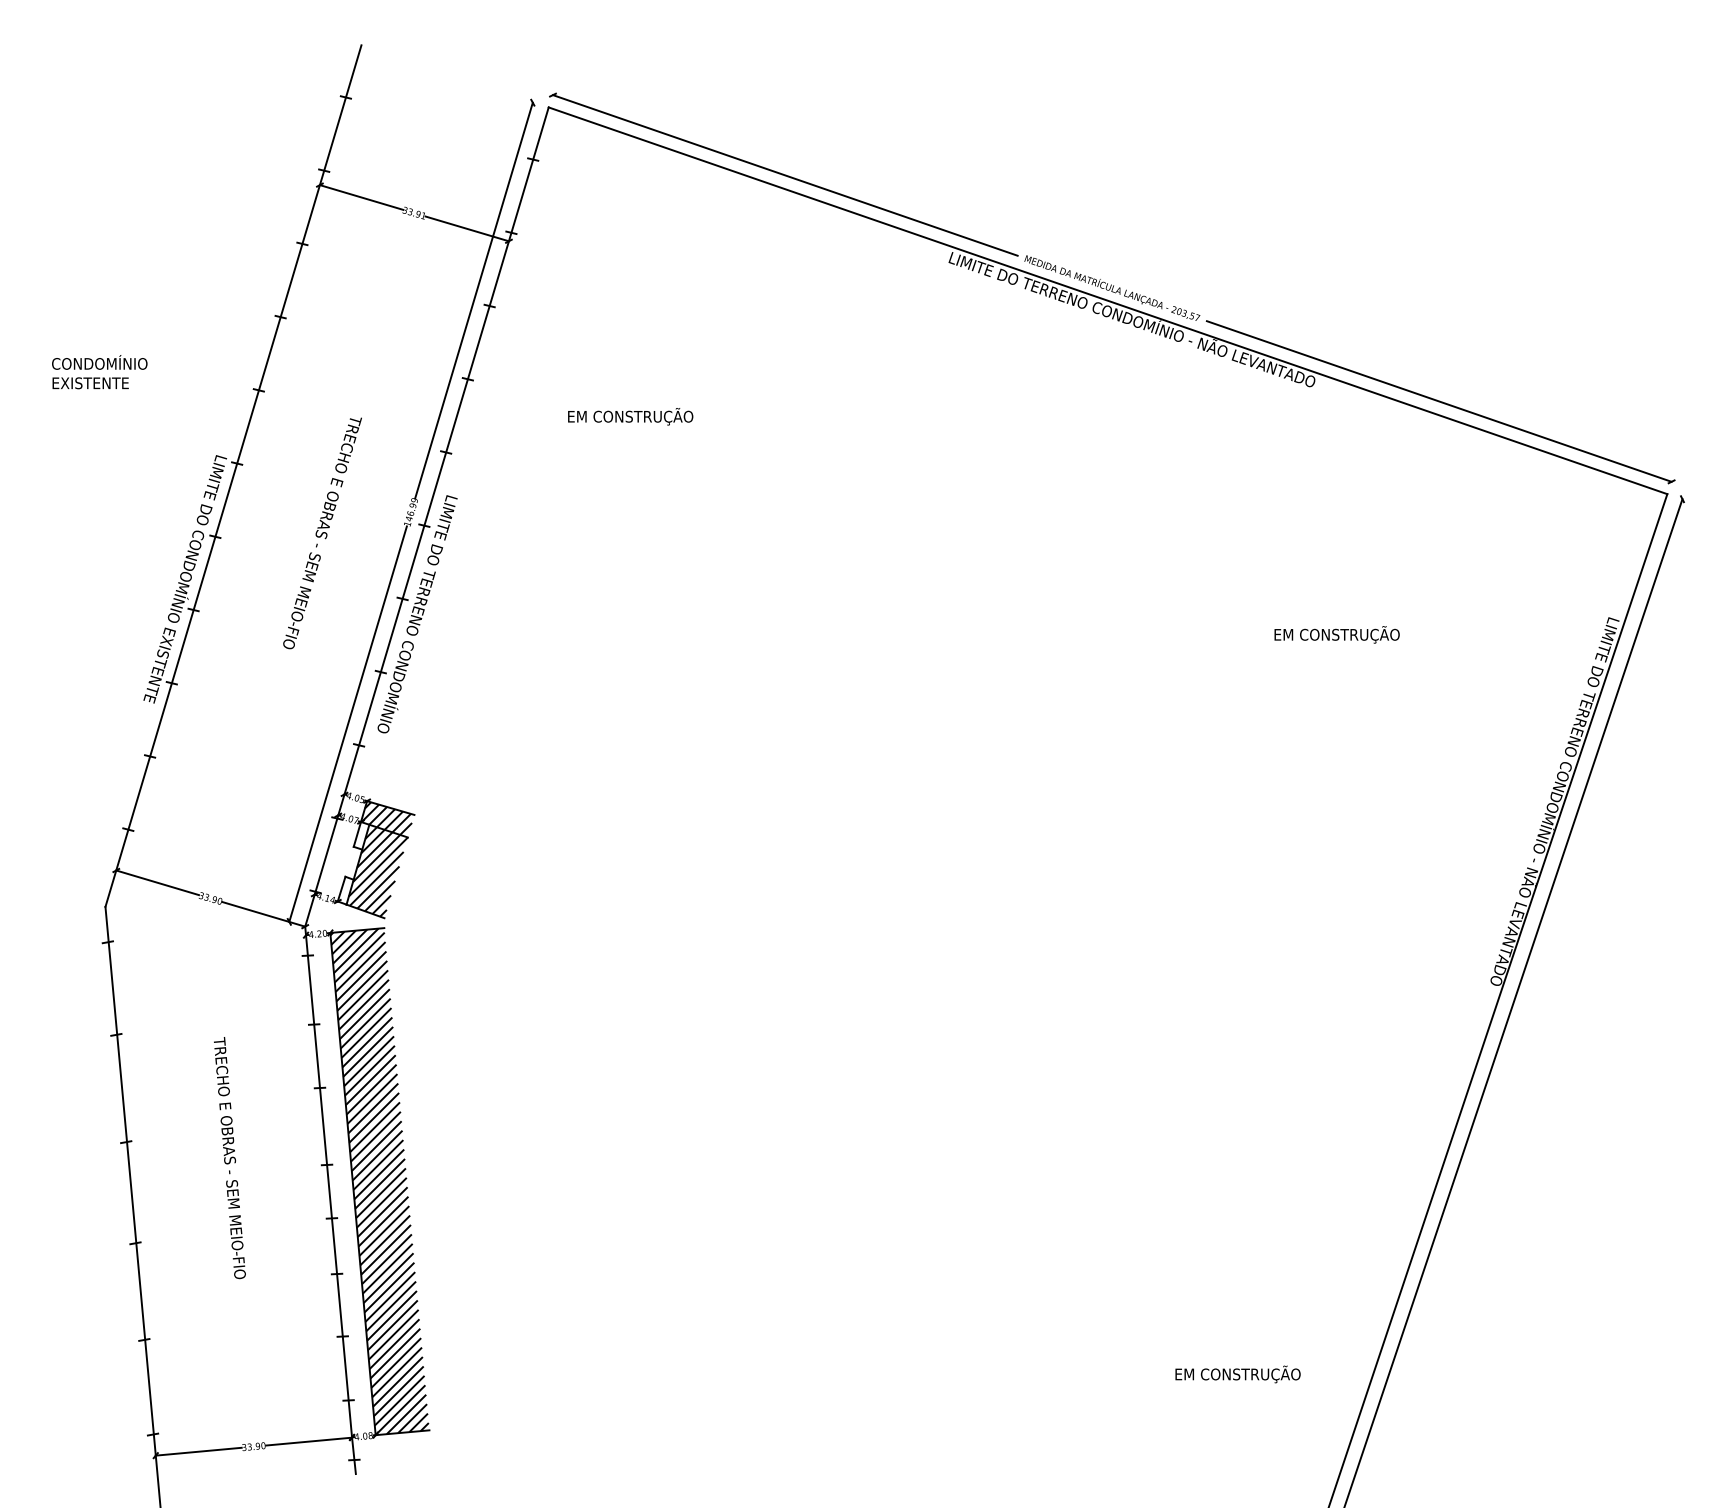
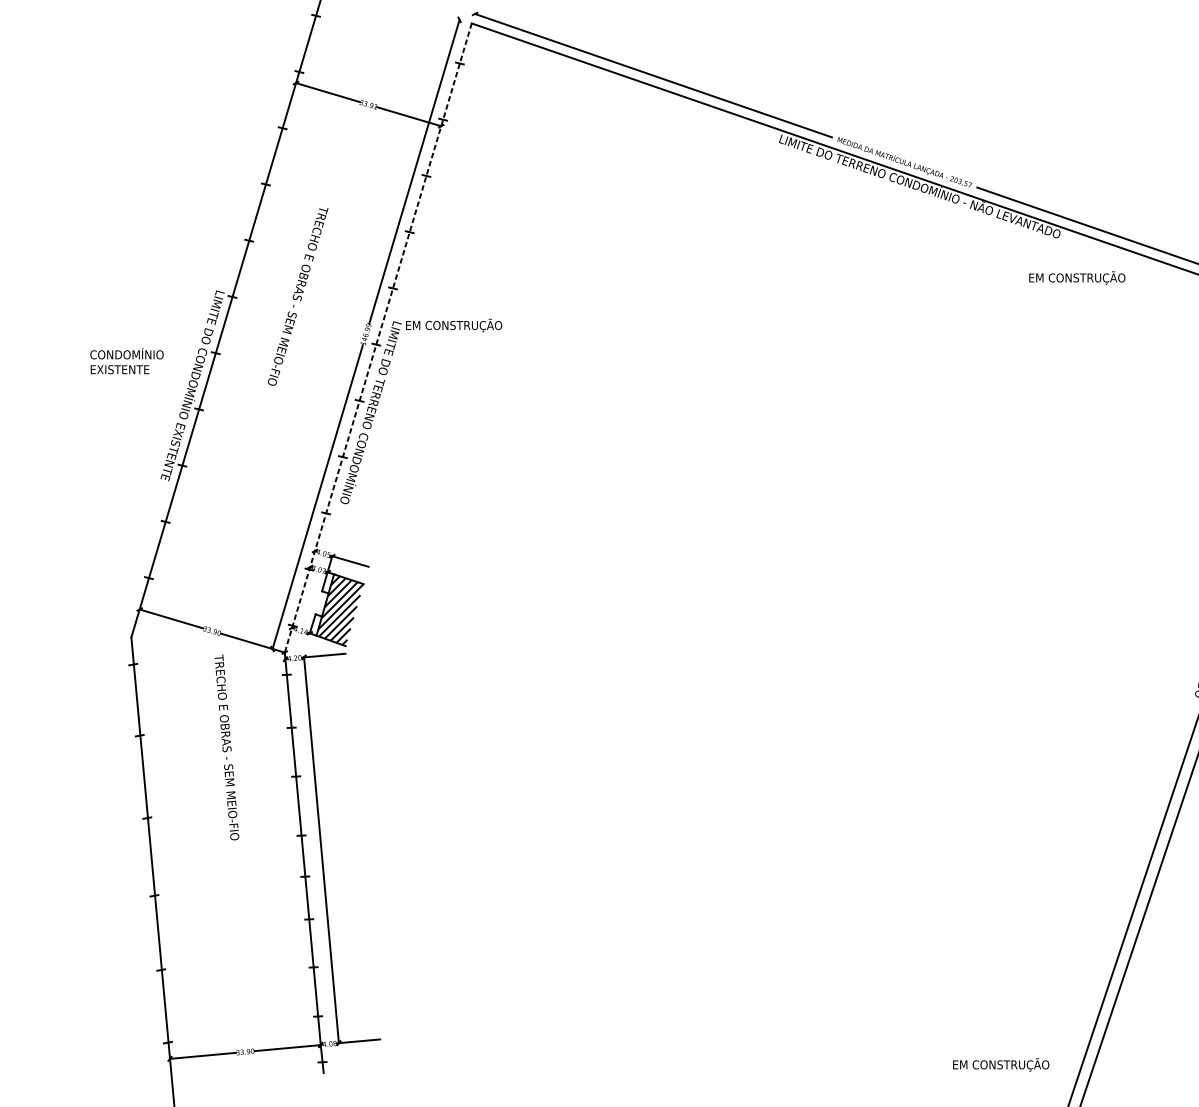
text: (99, 372) -> (126, 361), moved
text: (630, 416) -> (453, 325), moved
line: (426, 517) -> (377, 338), solid -> dashed
text: (322, 533) -> (298, 296), moved
text: (1336, 634) -> (1076, 277), moved
hatch: (386, 818) -> (347, 569), removed
text: (229, 1158) -> (226, 747), moved
hatch: (379, 1181) -> (341, 848), removed
text: (1237, 1374) -> (1000, 1064), moved

